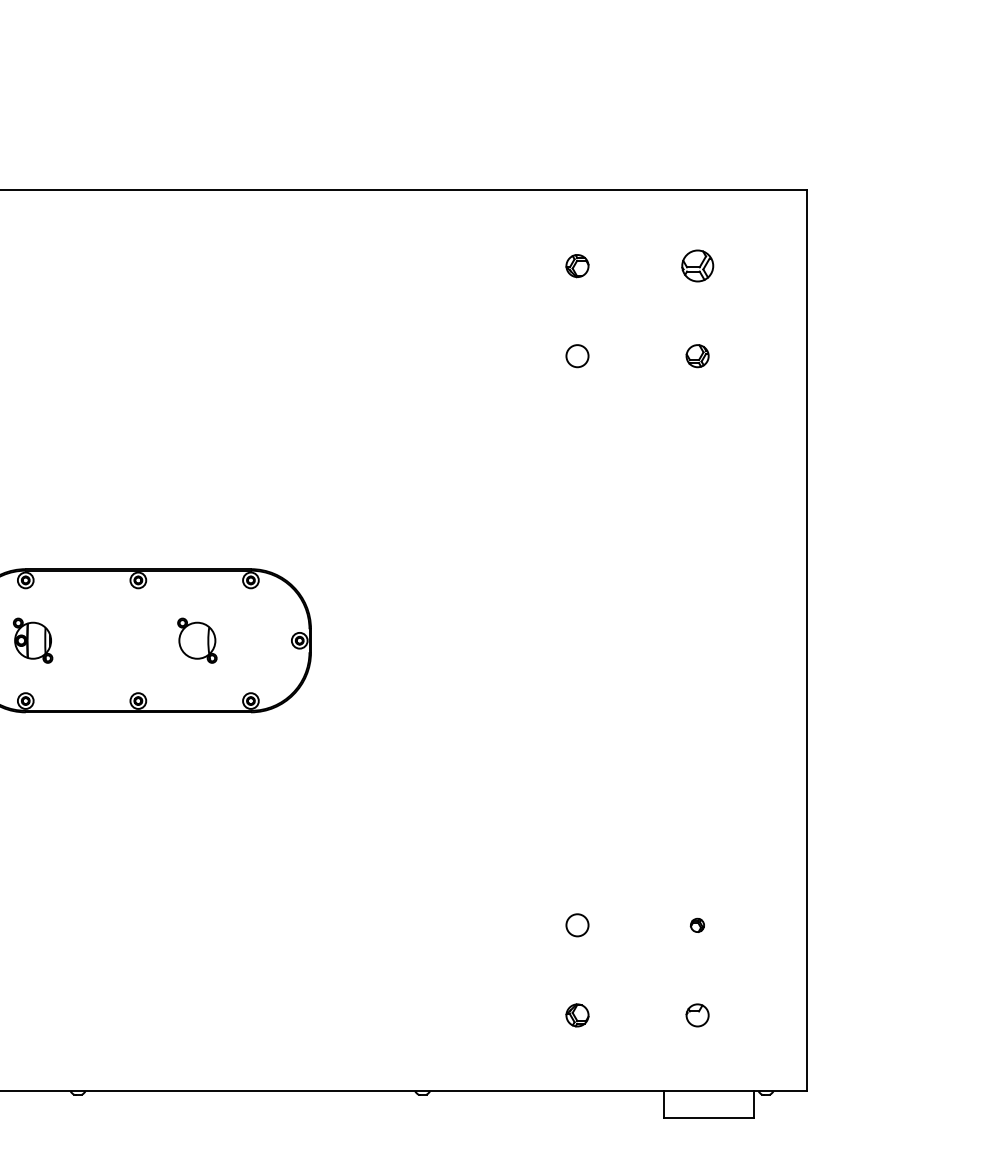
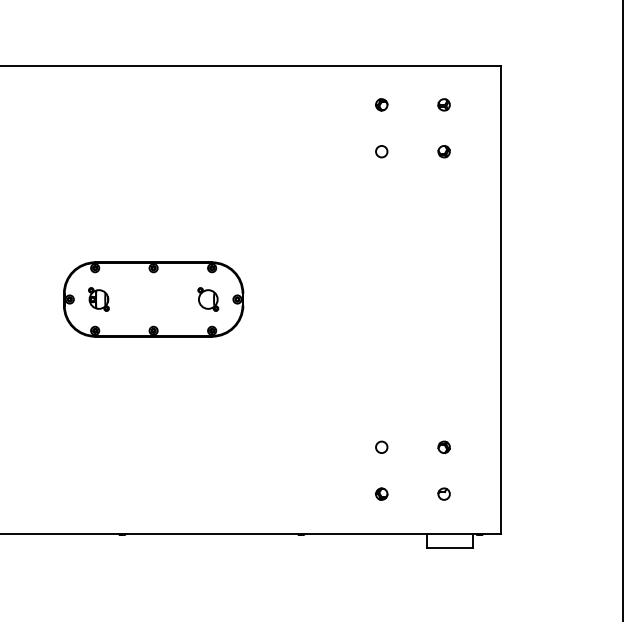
part: (696, 265) -> (443, 104), size x0.71
part: (197, 640) -> (208, 299), moved
part: (696, 925) -> (443, 447), size x1.67

